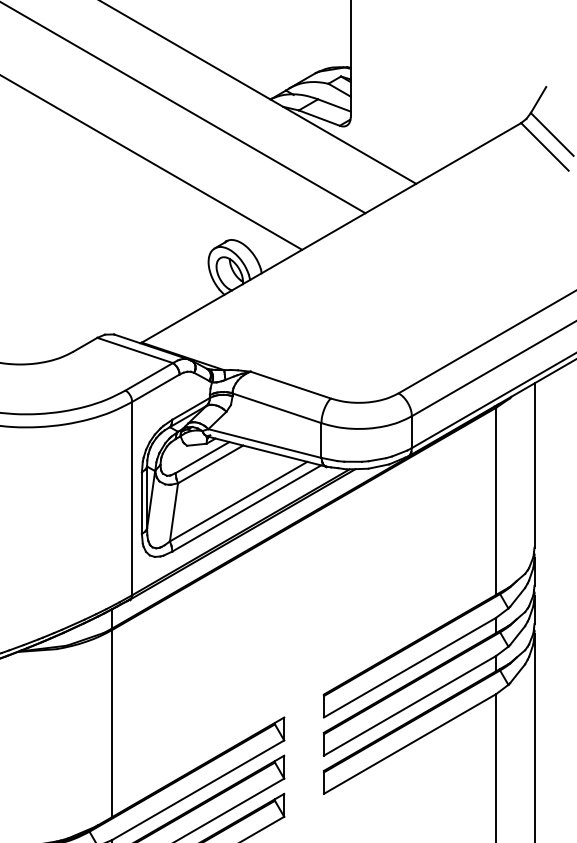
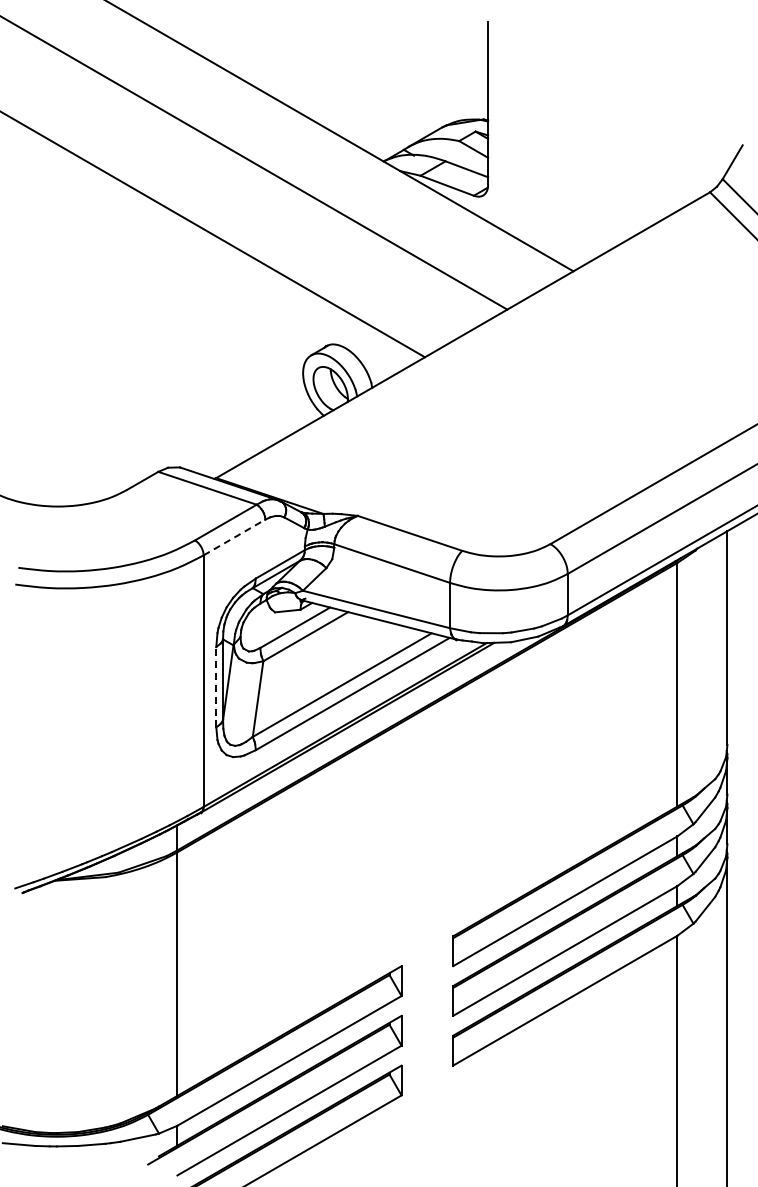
line: (155, 388) -> (234, 537), solid -> dashed
line: (142, 502) -> (216, 686), solid -> dashed

